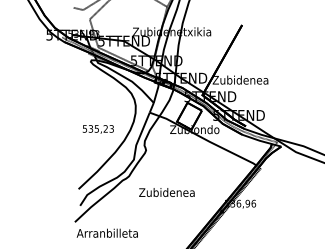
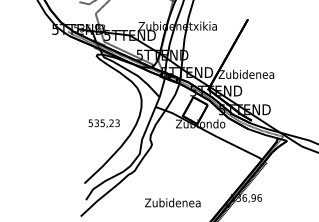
text: (166, 192) -> (172, 202), moved

